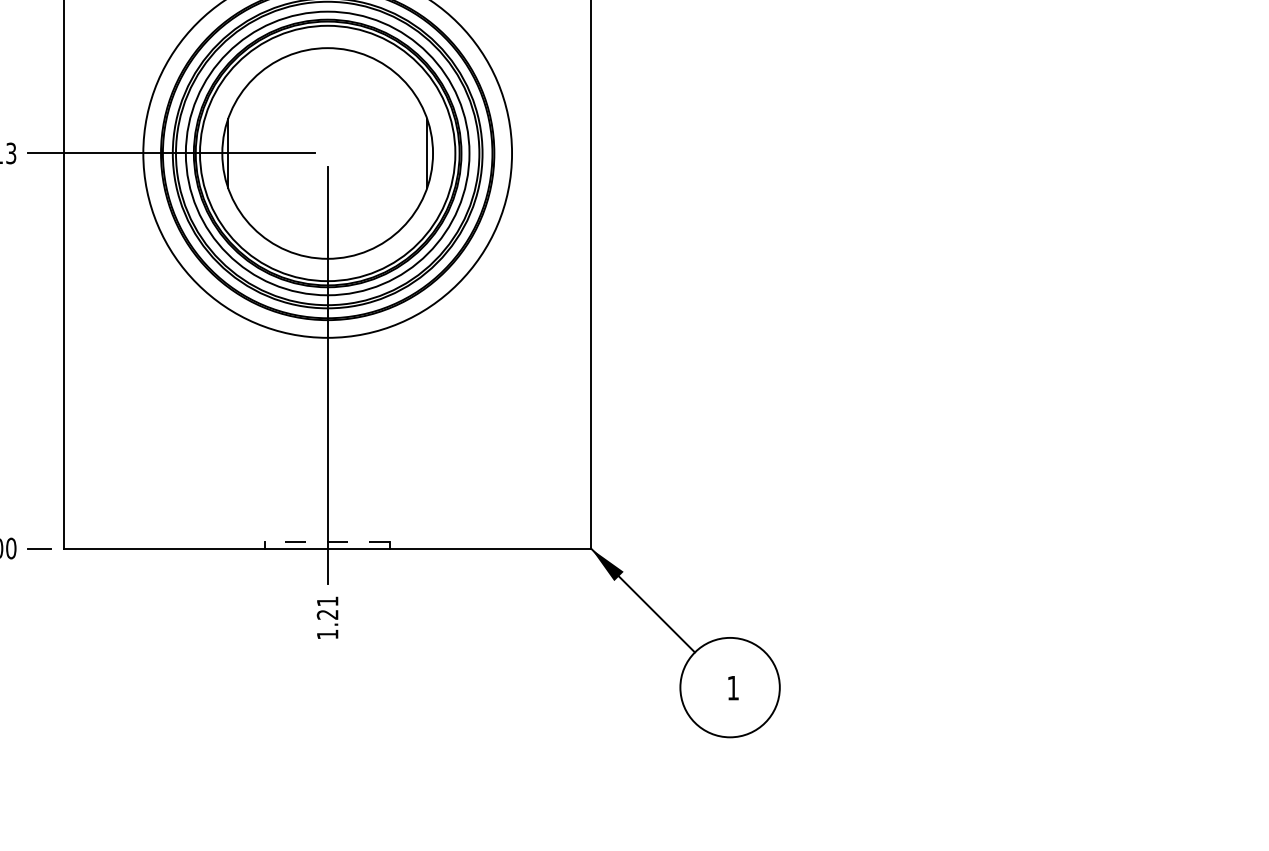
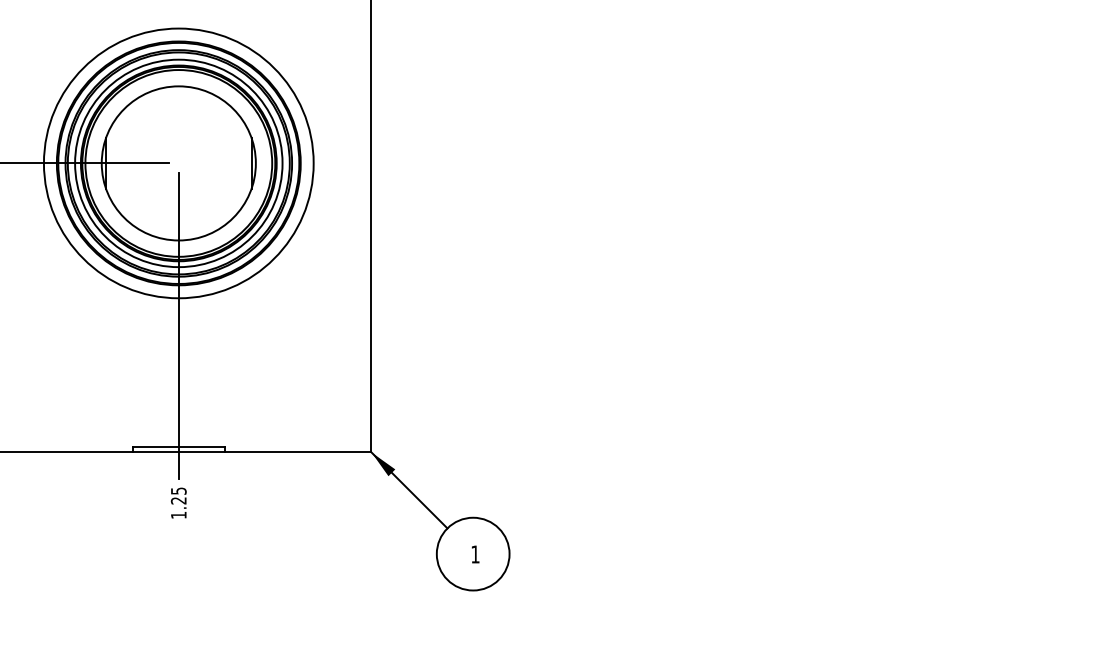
line: (327, 541) -> (178, 447), dashed -> solid
text: (327, 600) -> (178, 490), 1.21 -> 1.25

